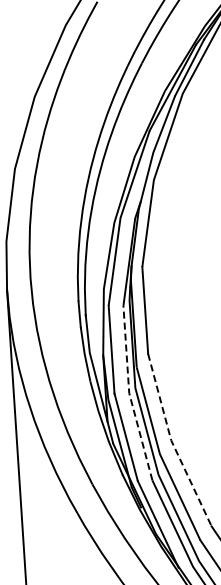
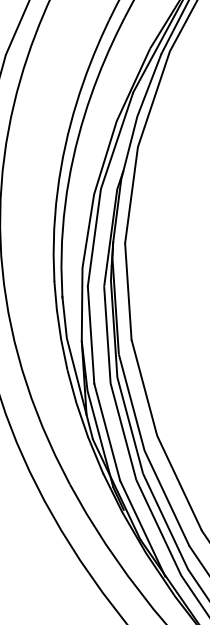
line: (129, 394) -> (110, 384), dashed -> solid
line: (172, 442) -> (158, 437), dashed -> solid

